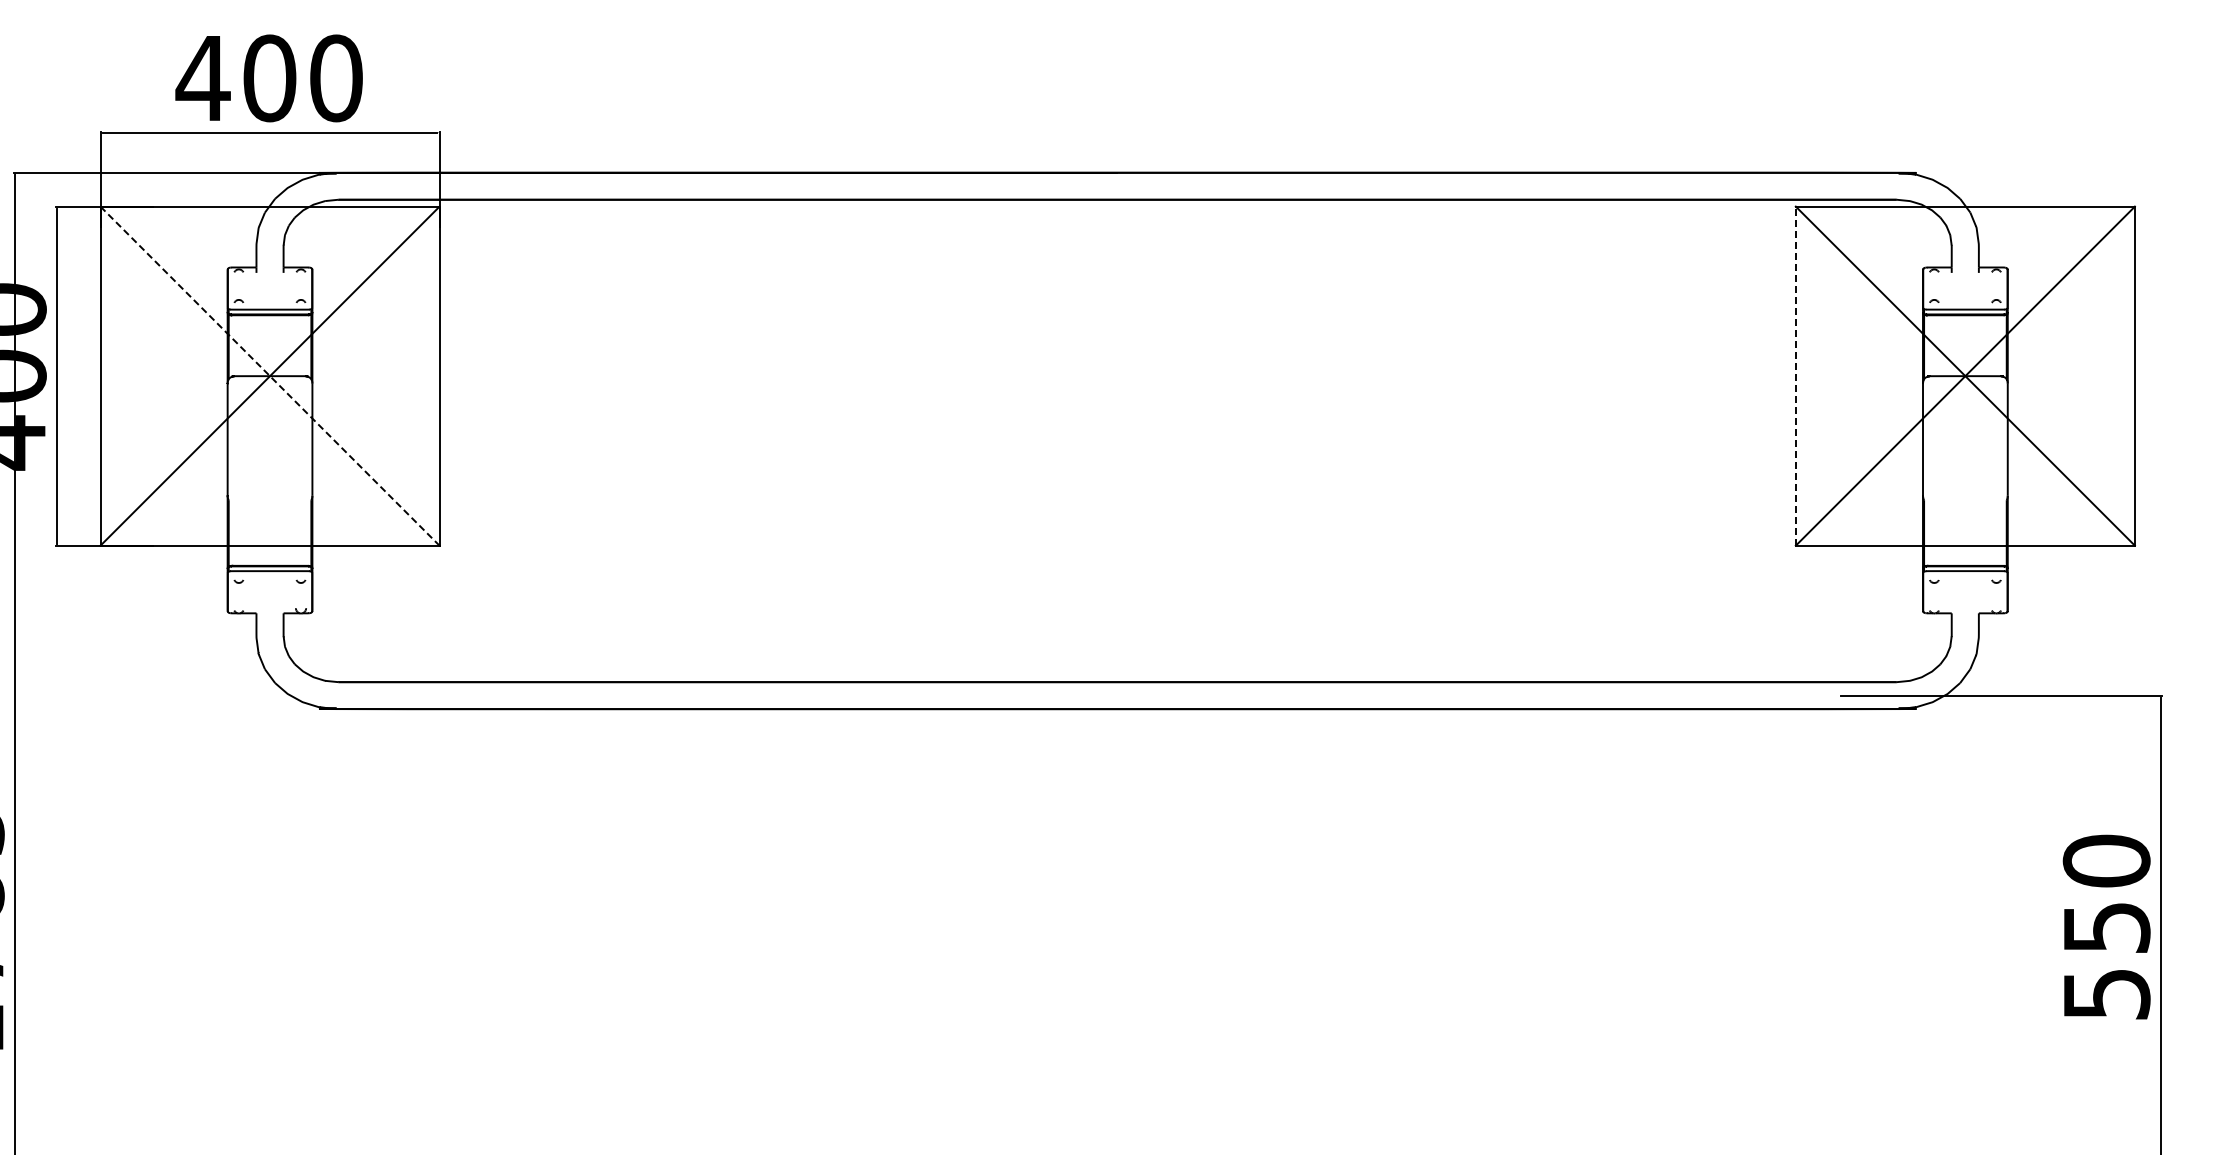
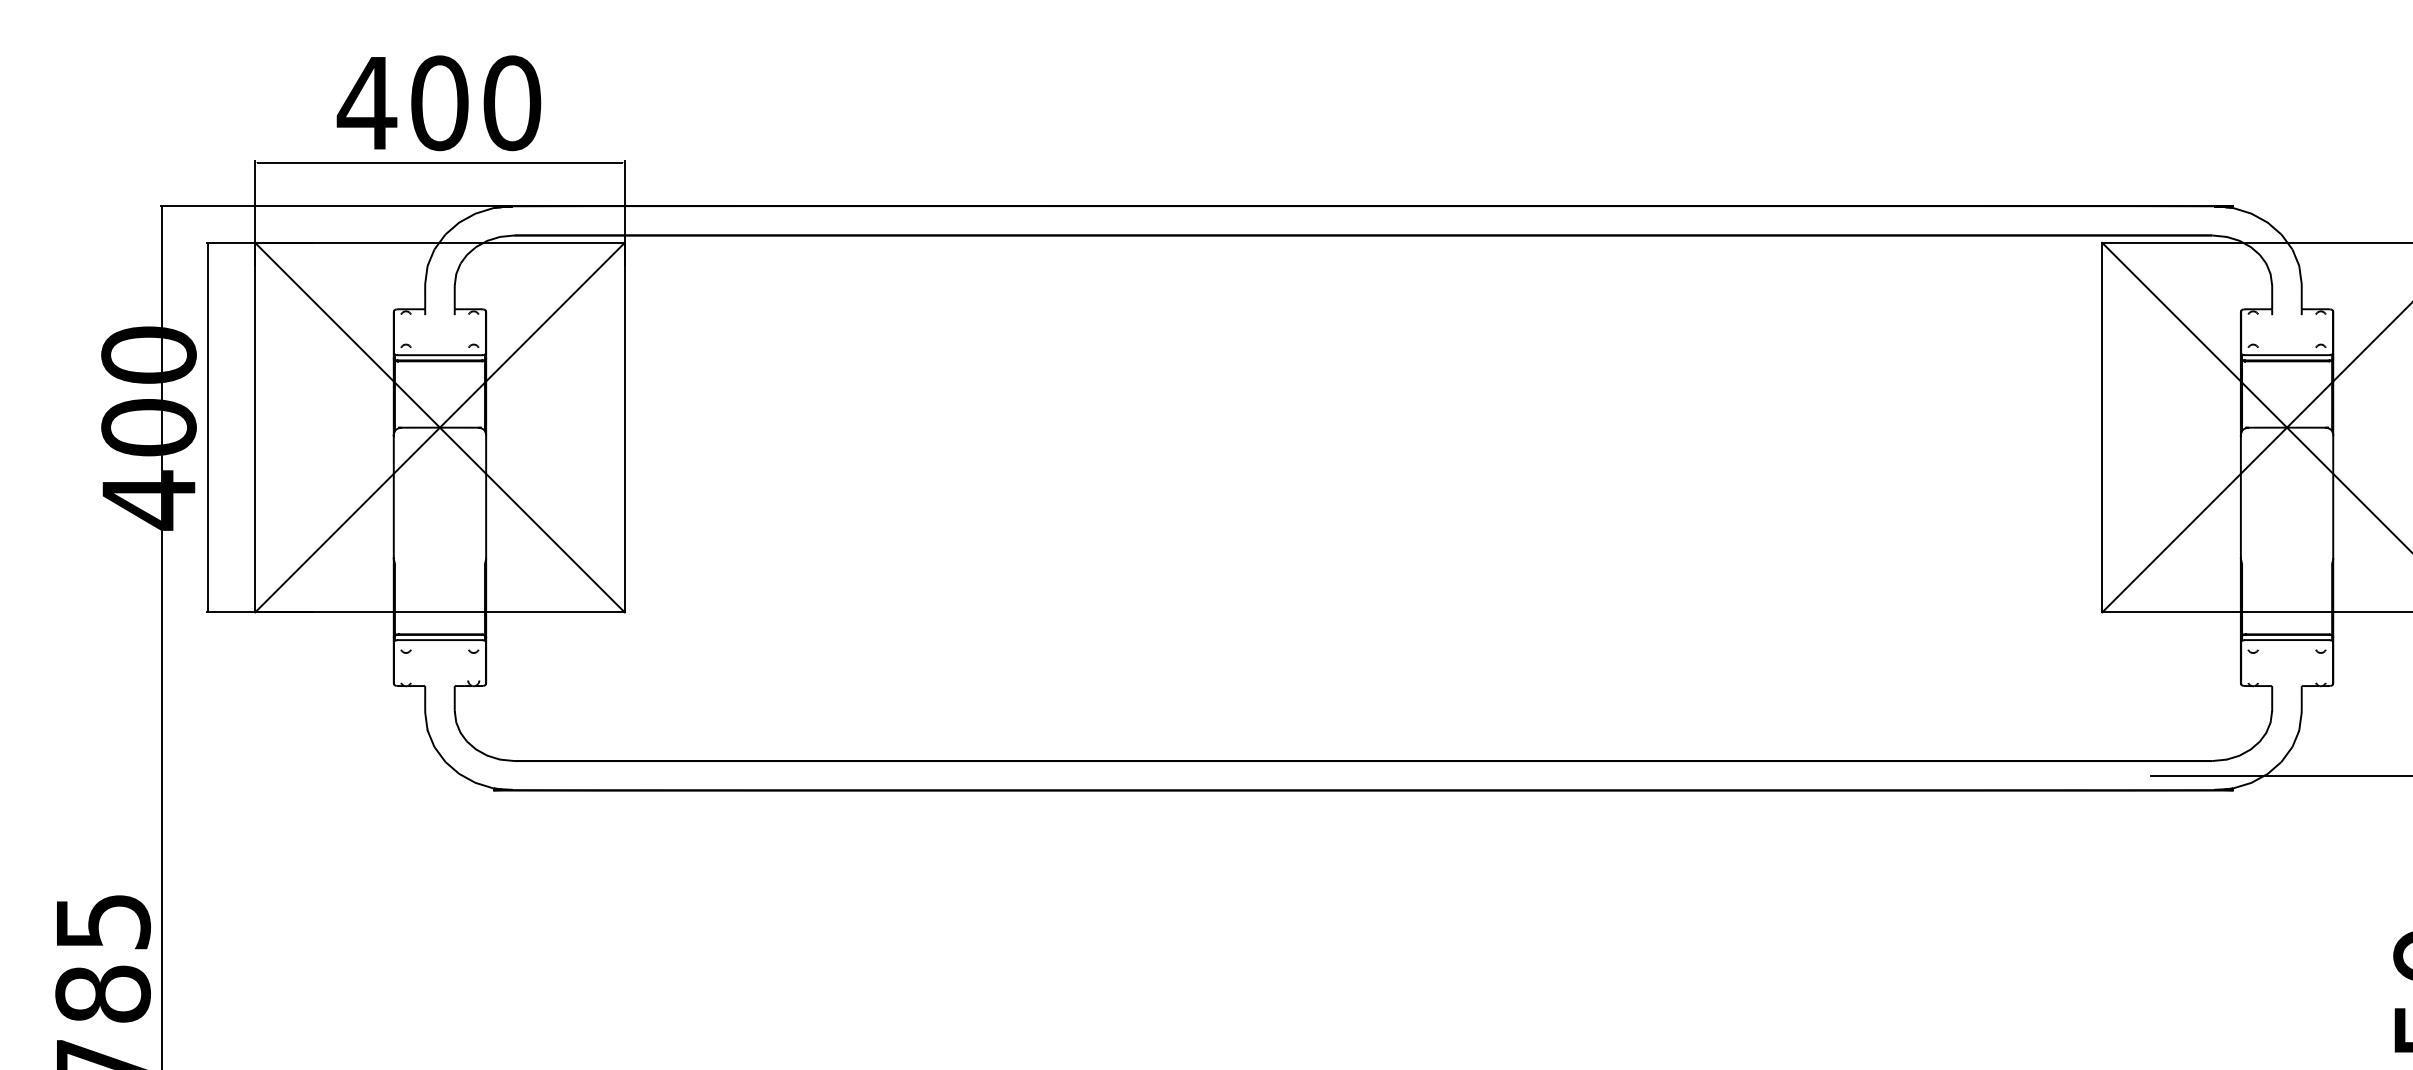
line: (270, 376) -> (440, 428), dashed -> solid
line: (1795, 376) -> (2101, 428), dashed -> solid

